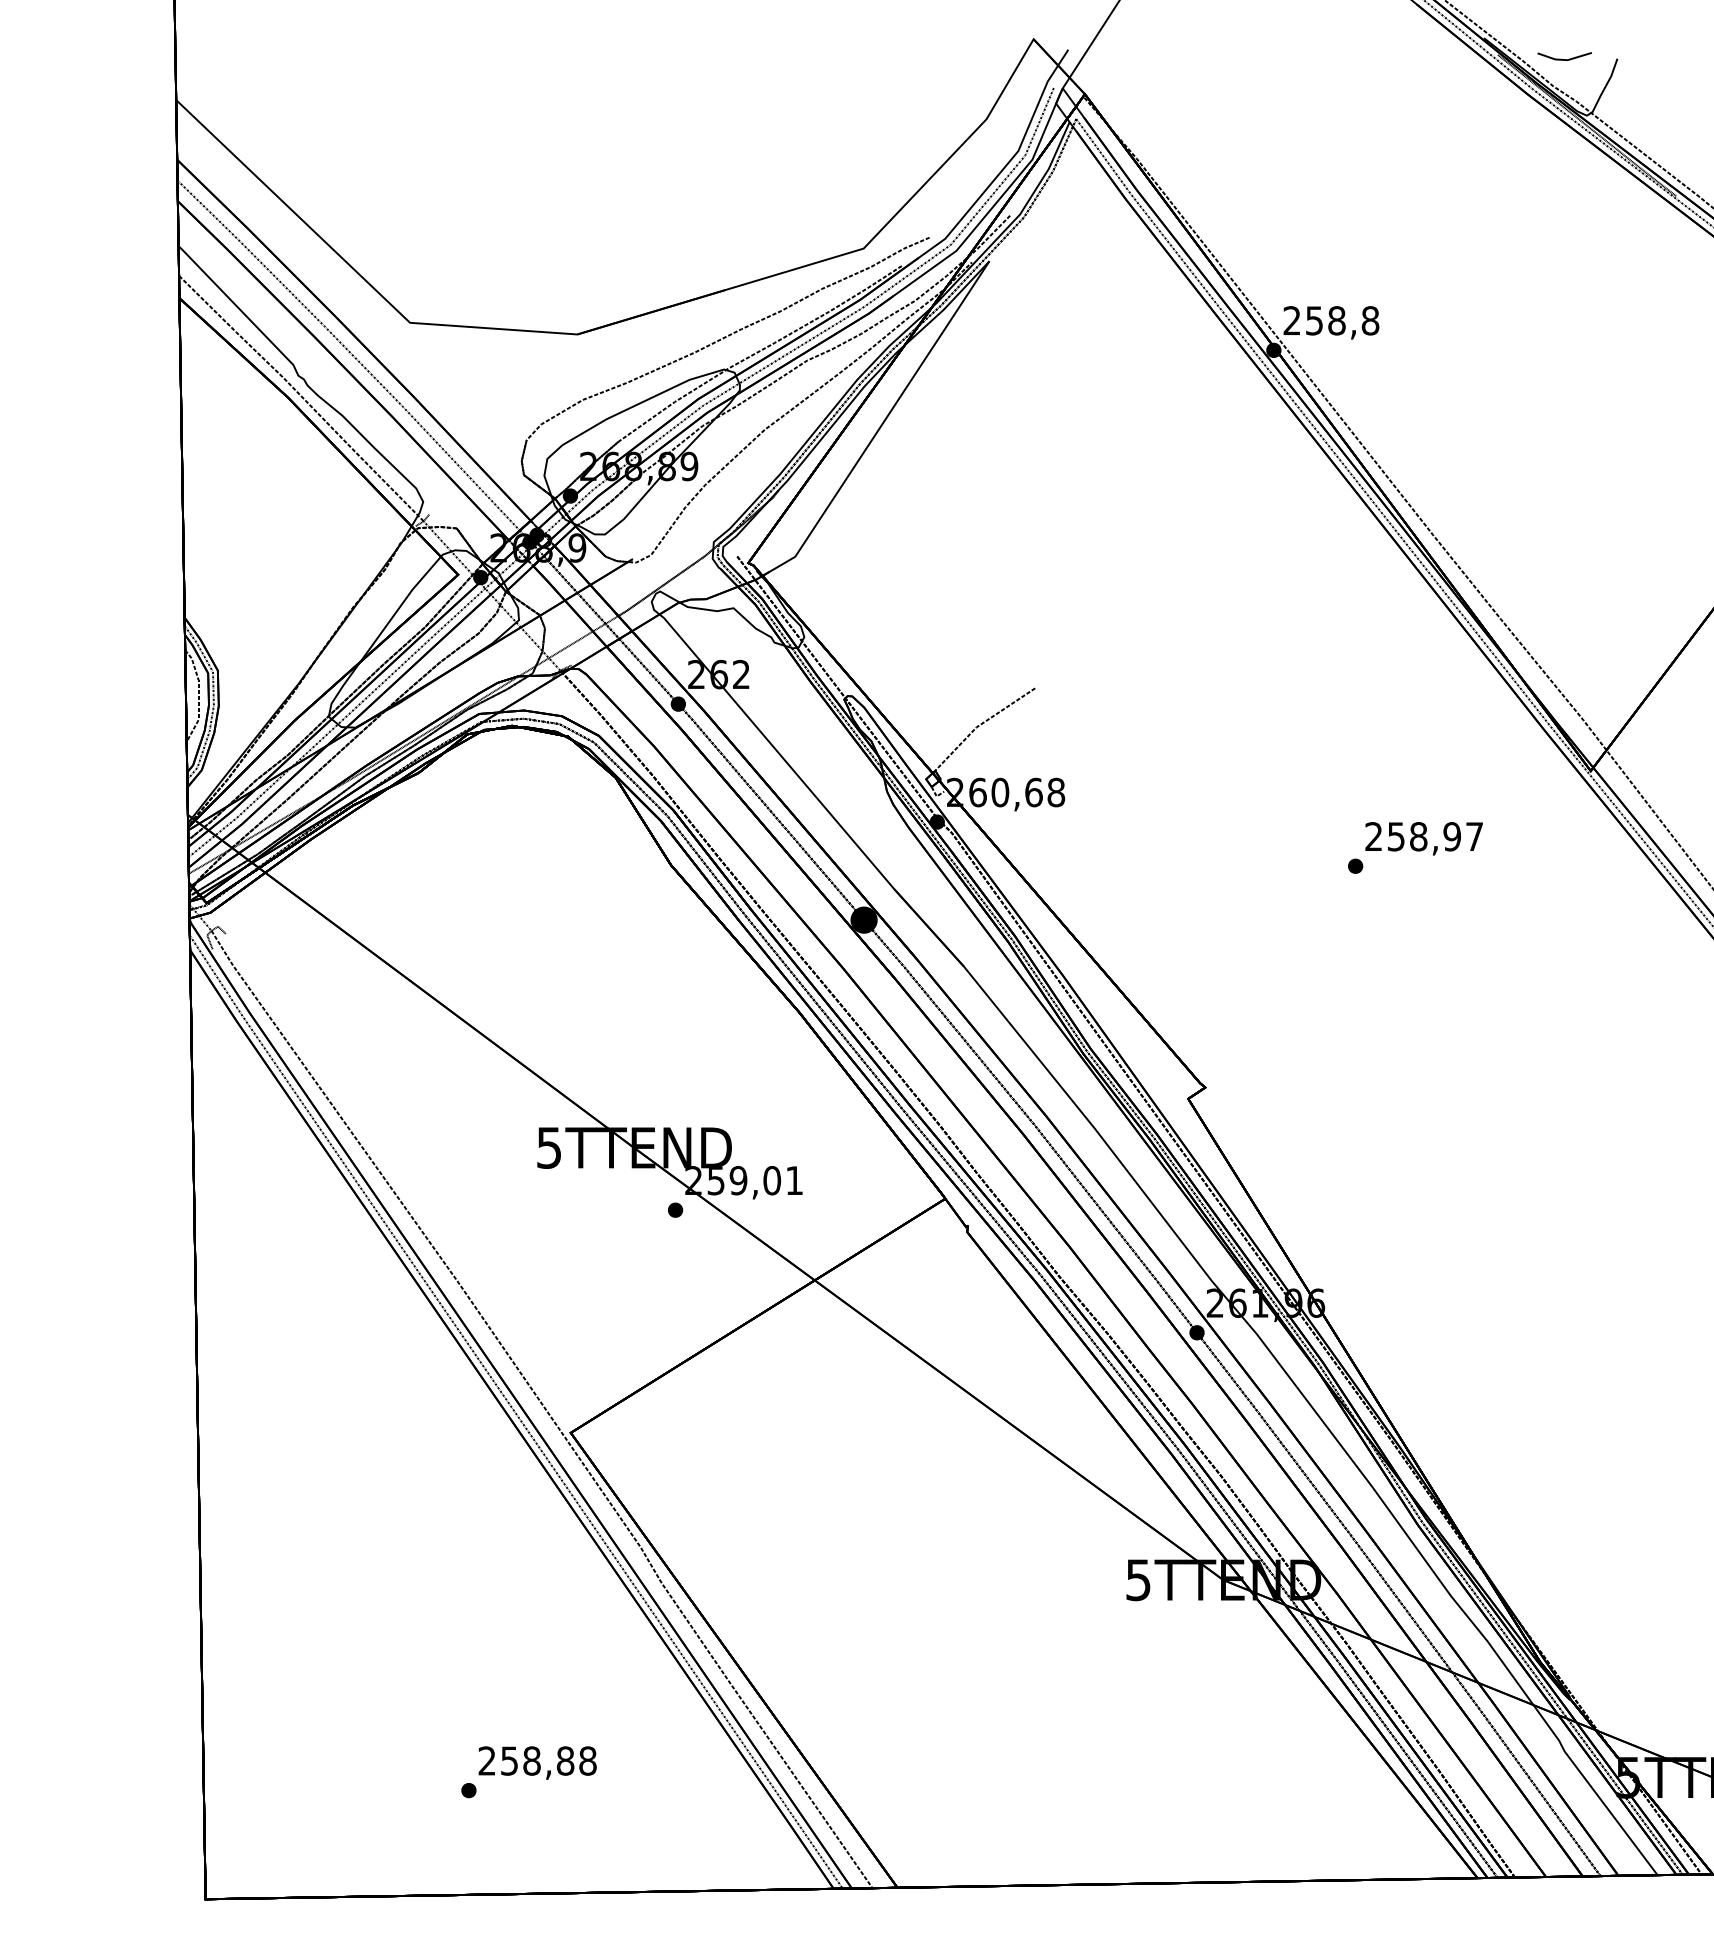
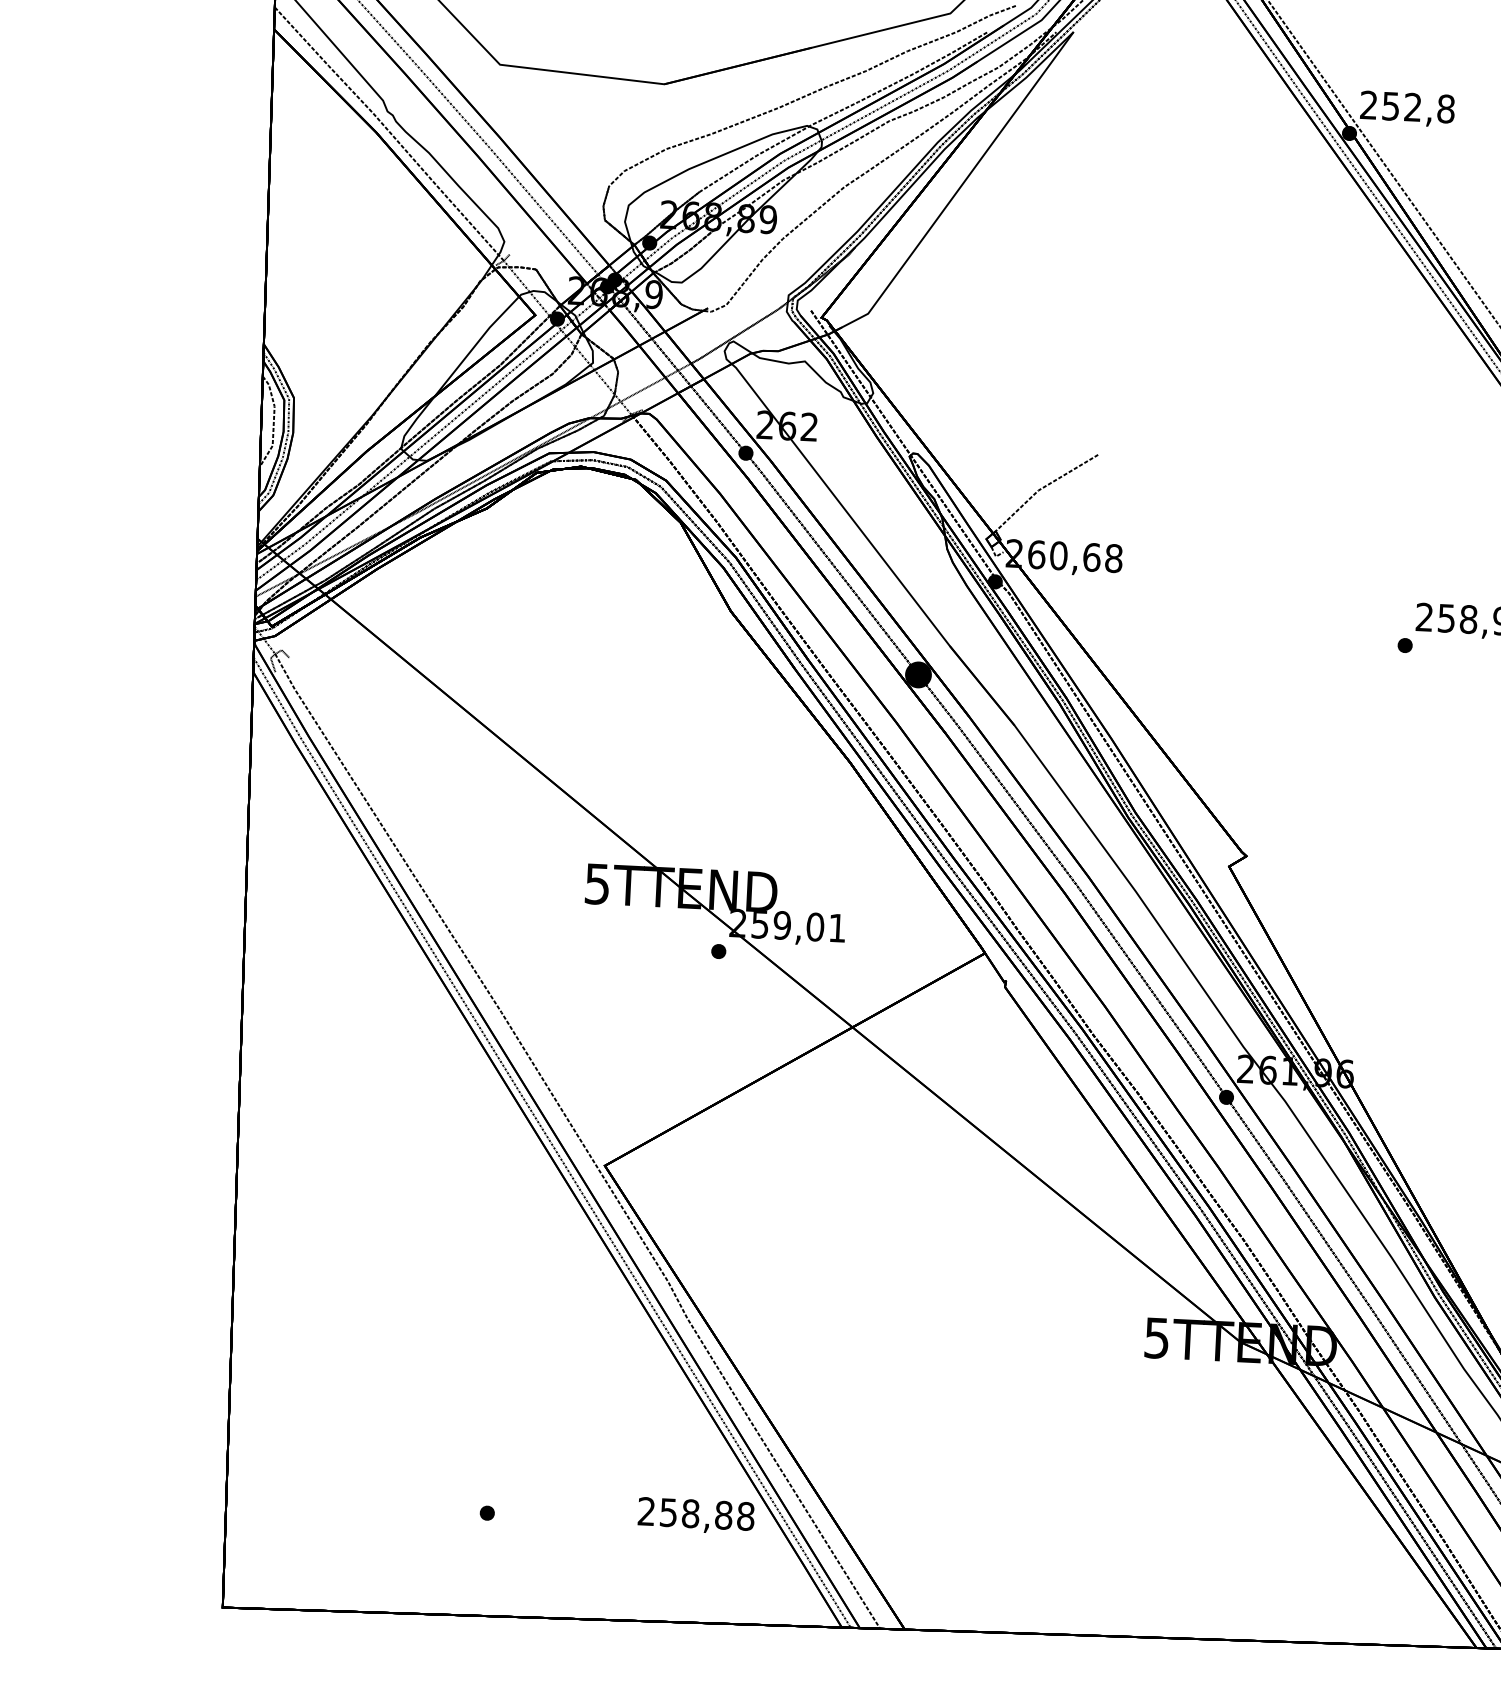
text: (1336, 320) -> (1412, 107), 258,8 -> 252,8
text: (537, 1762) -> (696, 1515), moved

